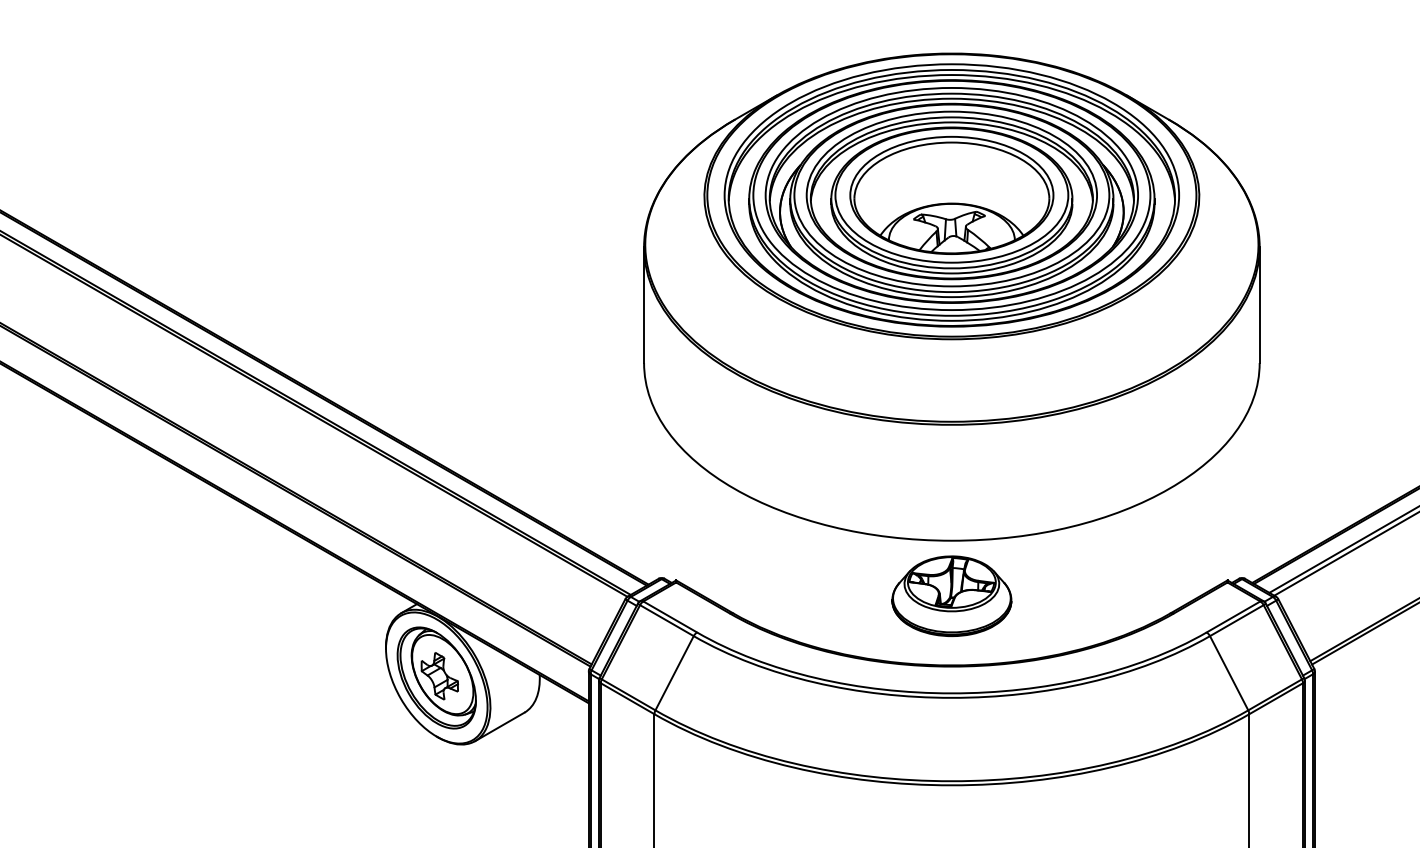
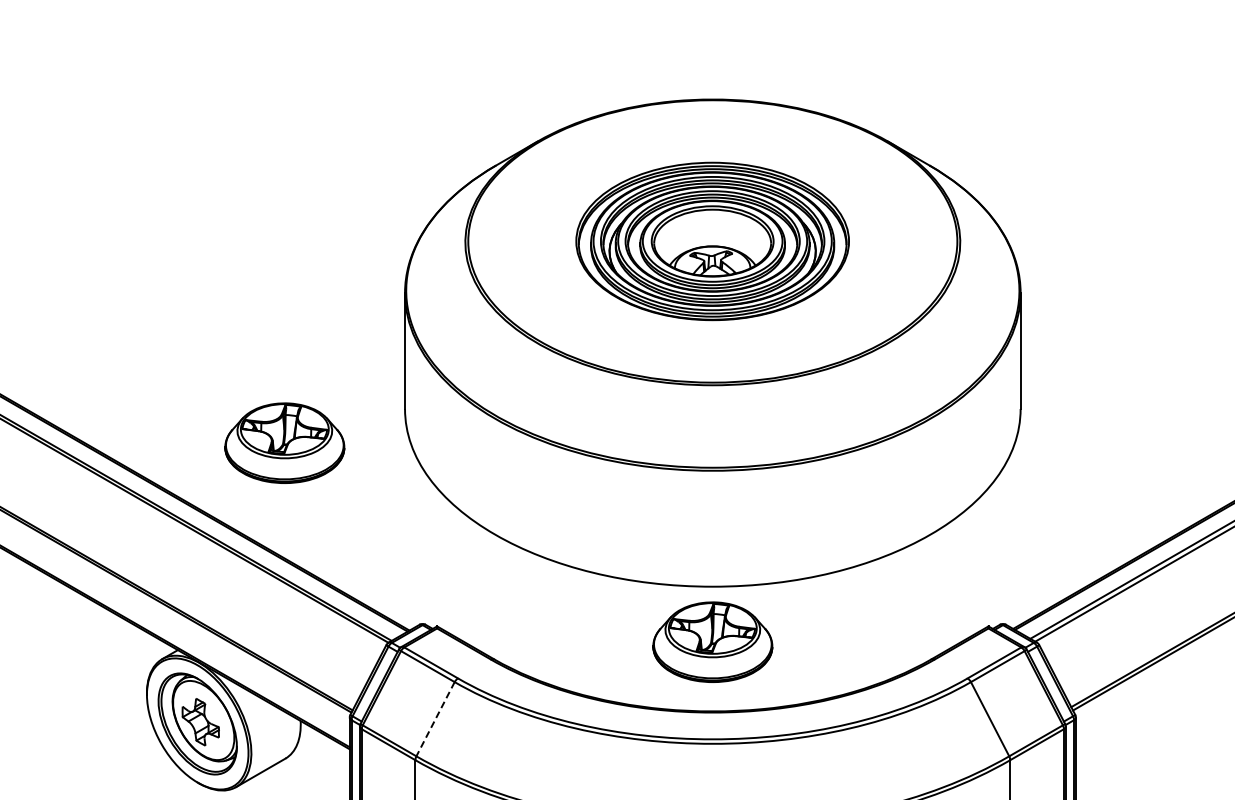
part: (951, 195) -> (712, 241), size x0.6
part: (523, 397) -> (284, 443), added
line: (674, 673) -> (435, 719), solid -> dashed

